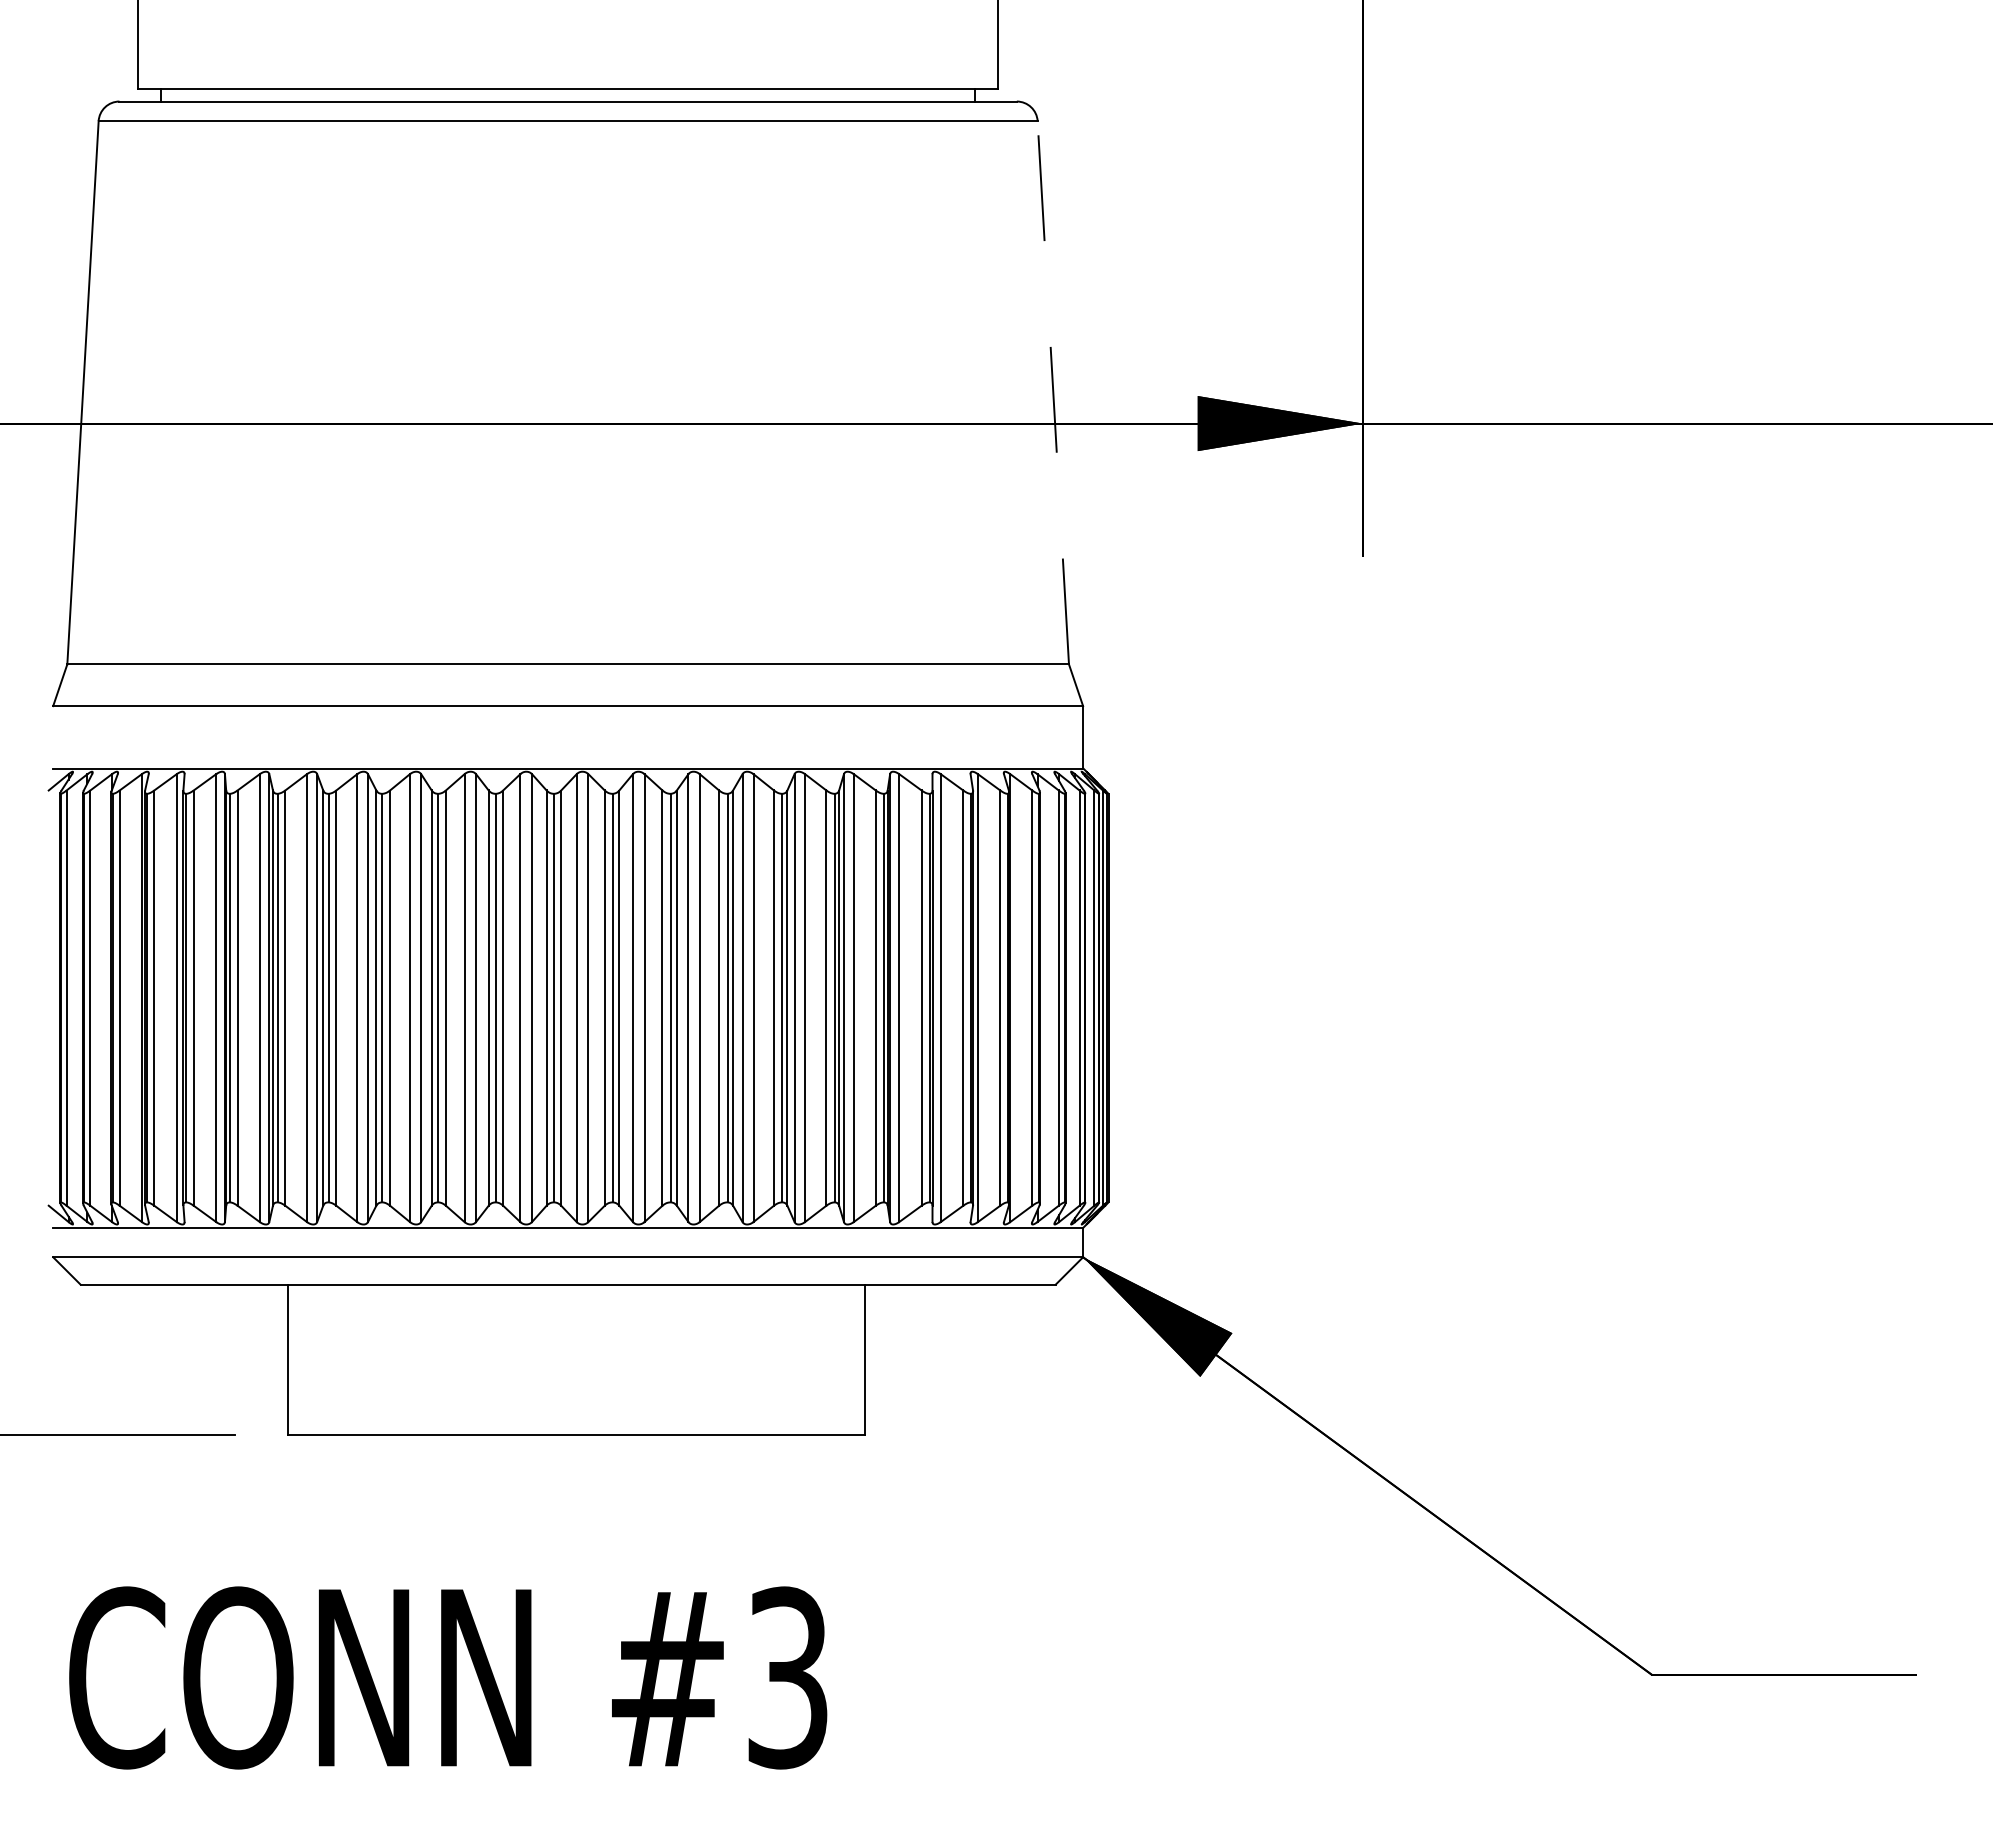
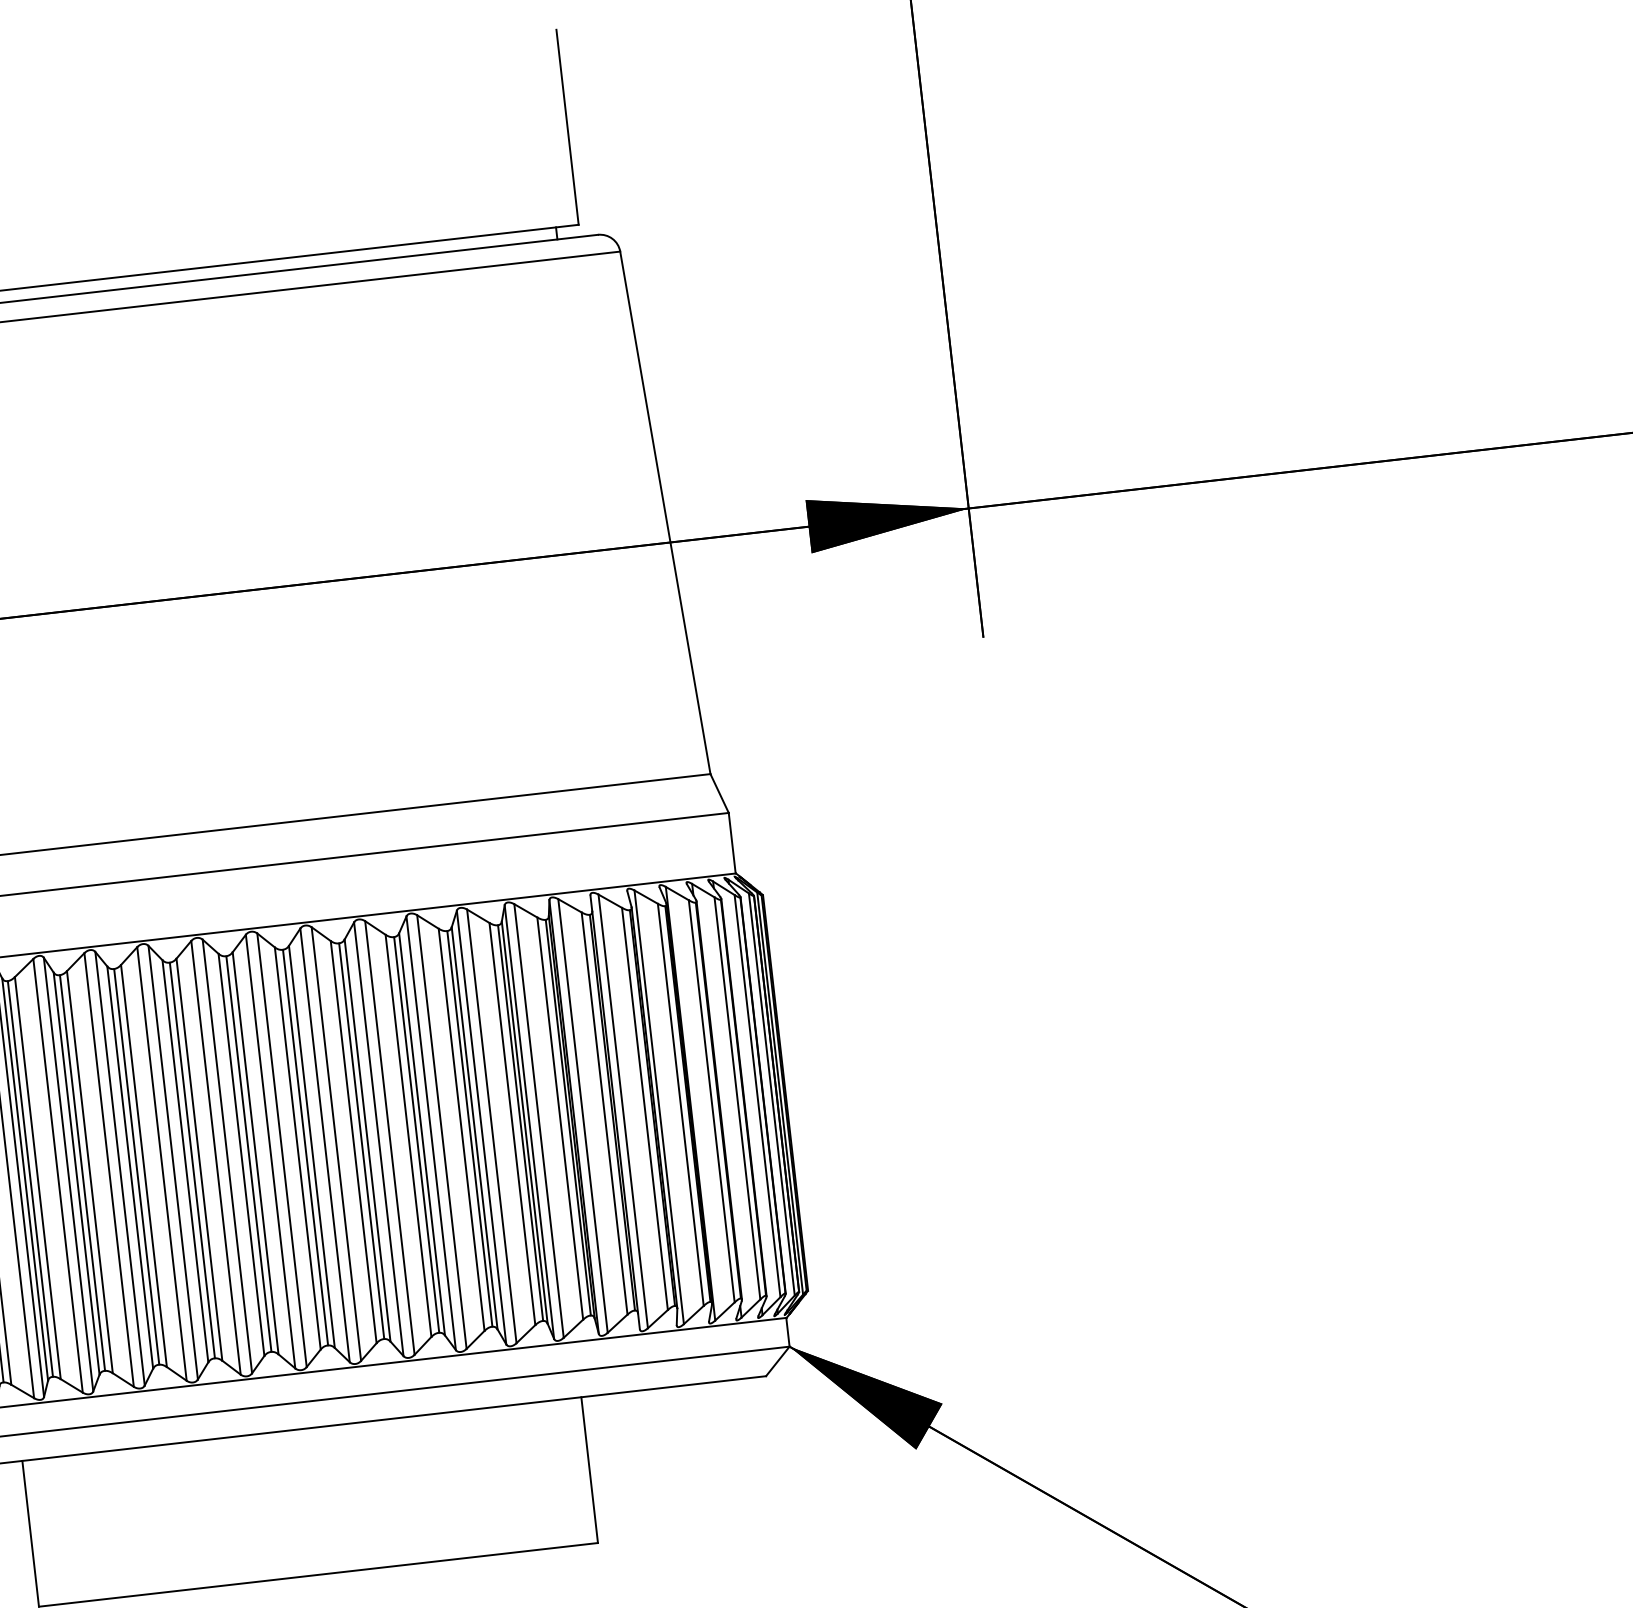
line: (1053, 392) -> (665, 512), dashed -> solid

